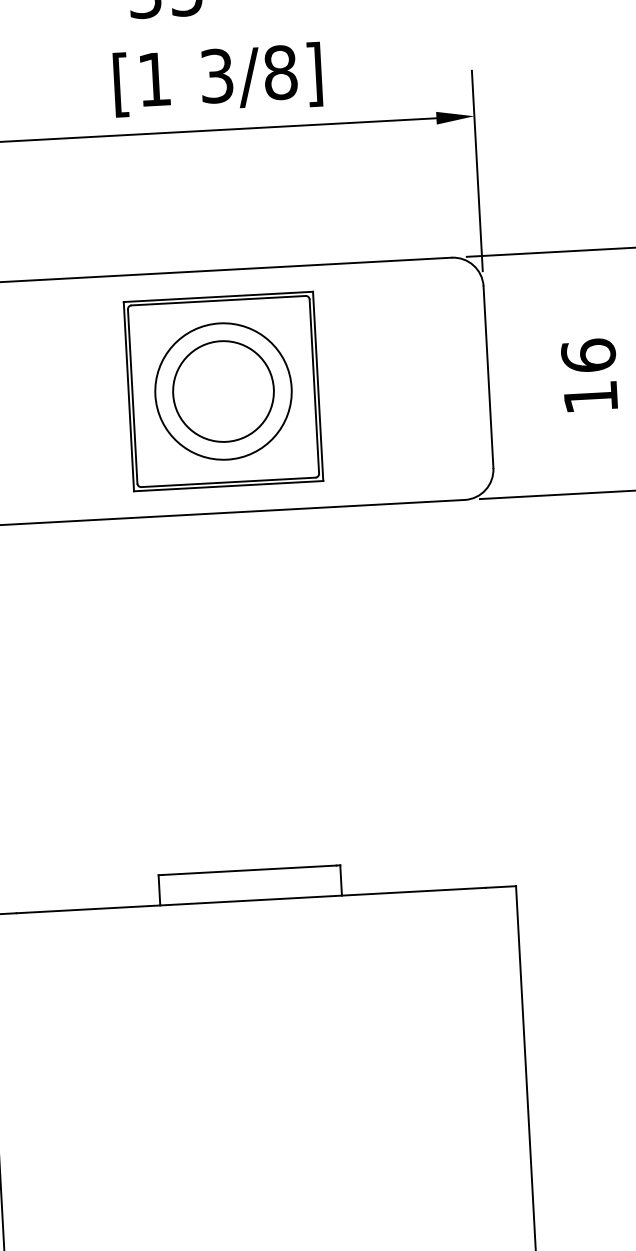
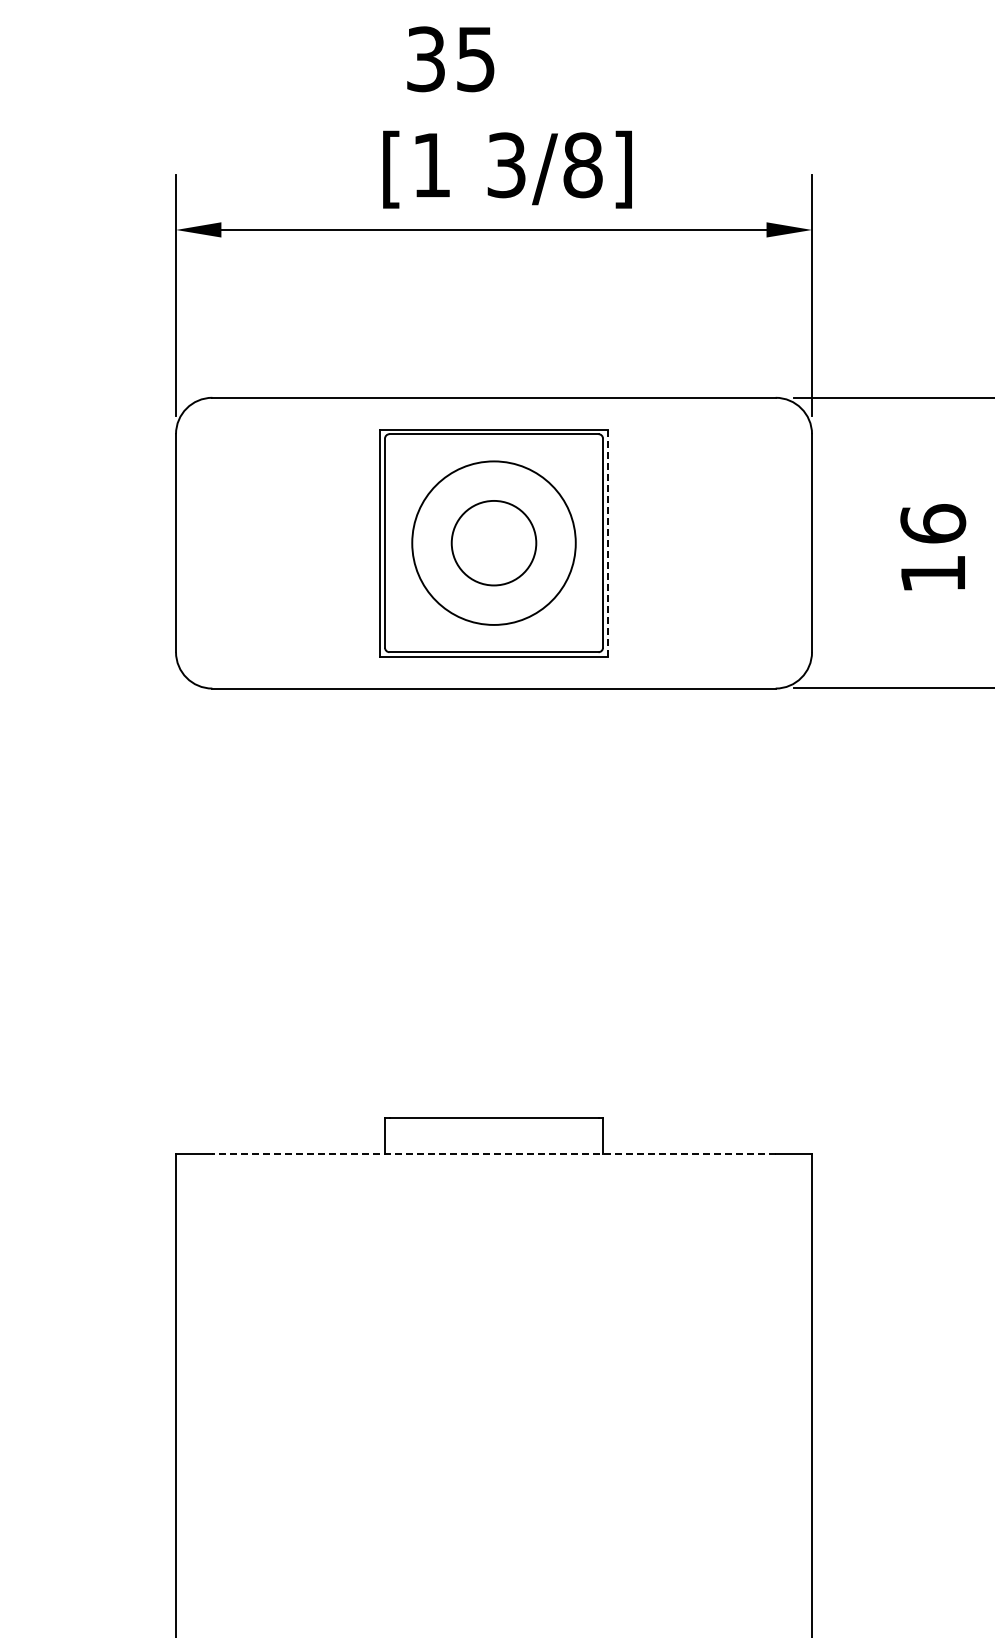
line: (318, 386) -> (607, 543), solid -> dashed
circle: (223, 390) -> (493, 542), size x0.7
line: (251, 900) -> (494, 1154), solid -> dashed

